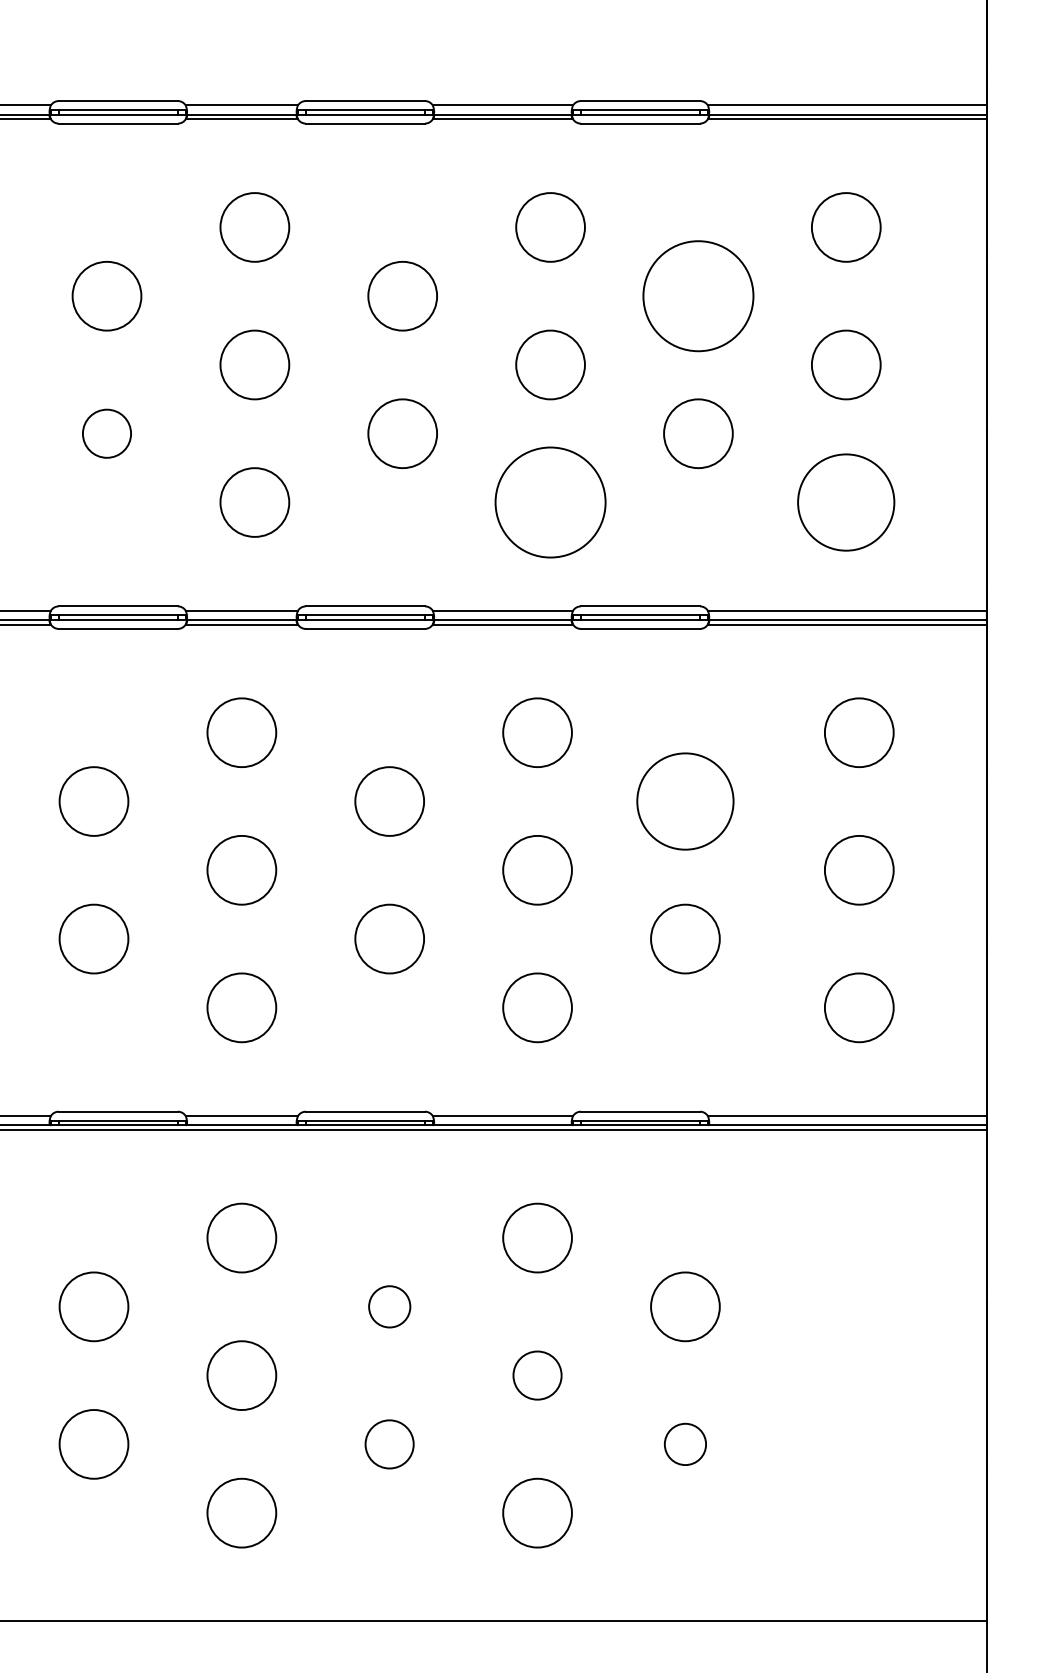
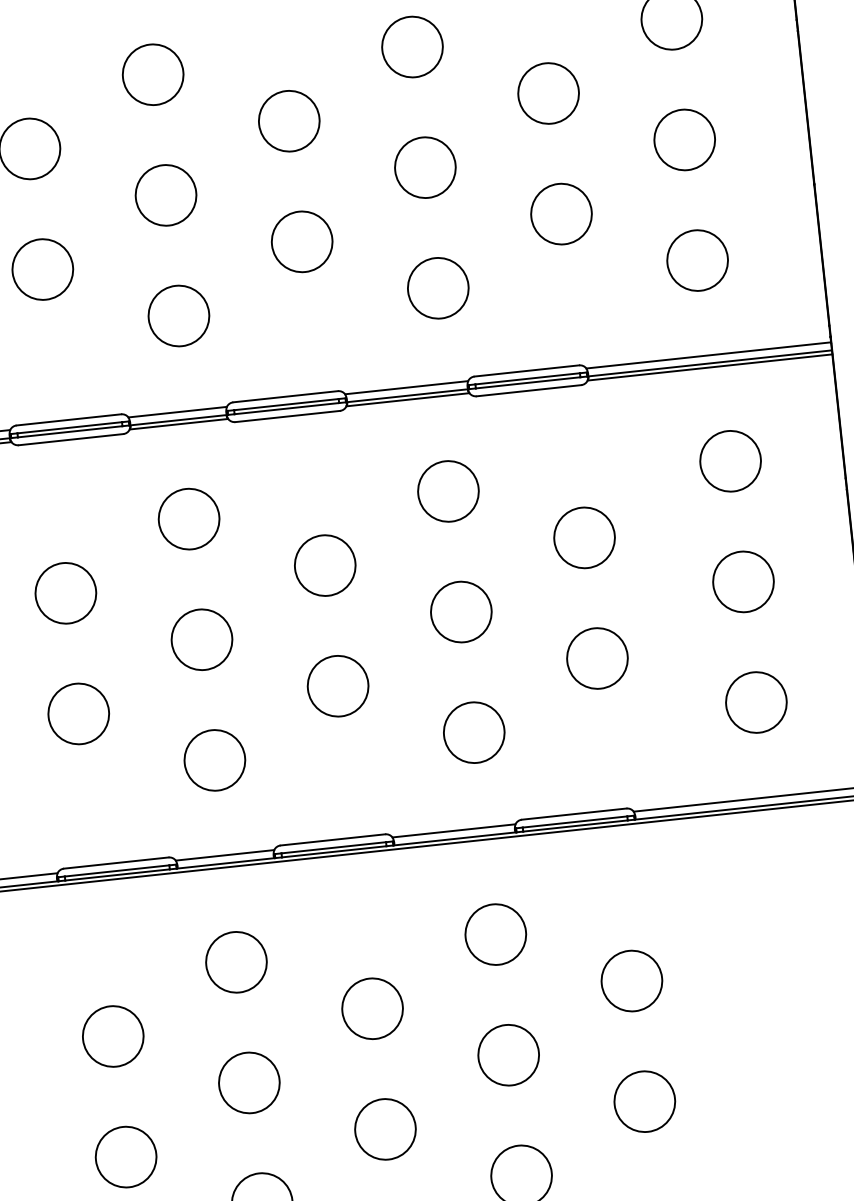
circle: (698, 295) -> (548, 92), size x0.62
circle: (106, 433) -> (42, 269), size x1.43
circle: (550, 502) -> (438, 288), size x0.62
circle: (846, 502) -> (697, 260), size x0.71
circle: (685, 801) -> (584, 537), size x0.71
circle: (389, 1306) -> (372, 1008), size x1.67
circle: (537, 1375) -> (508, 1055), size x1.43
circle: (389, 1444) -> (385, 1129), size x1.43
circle: (685, 1444) -> (644, 1101), size x1.67

